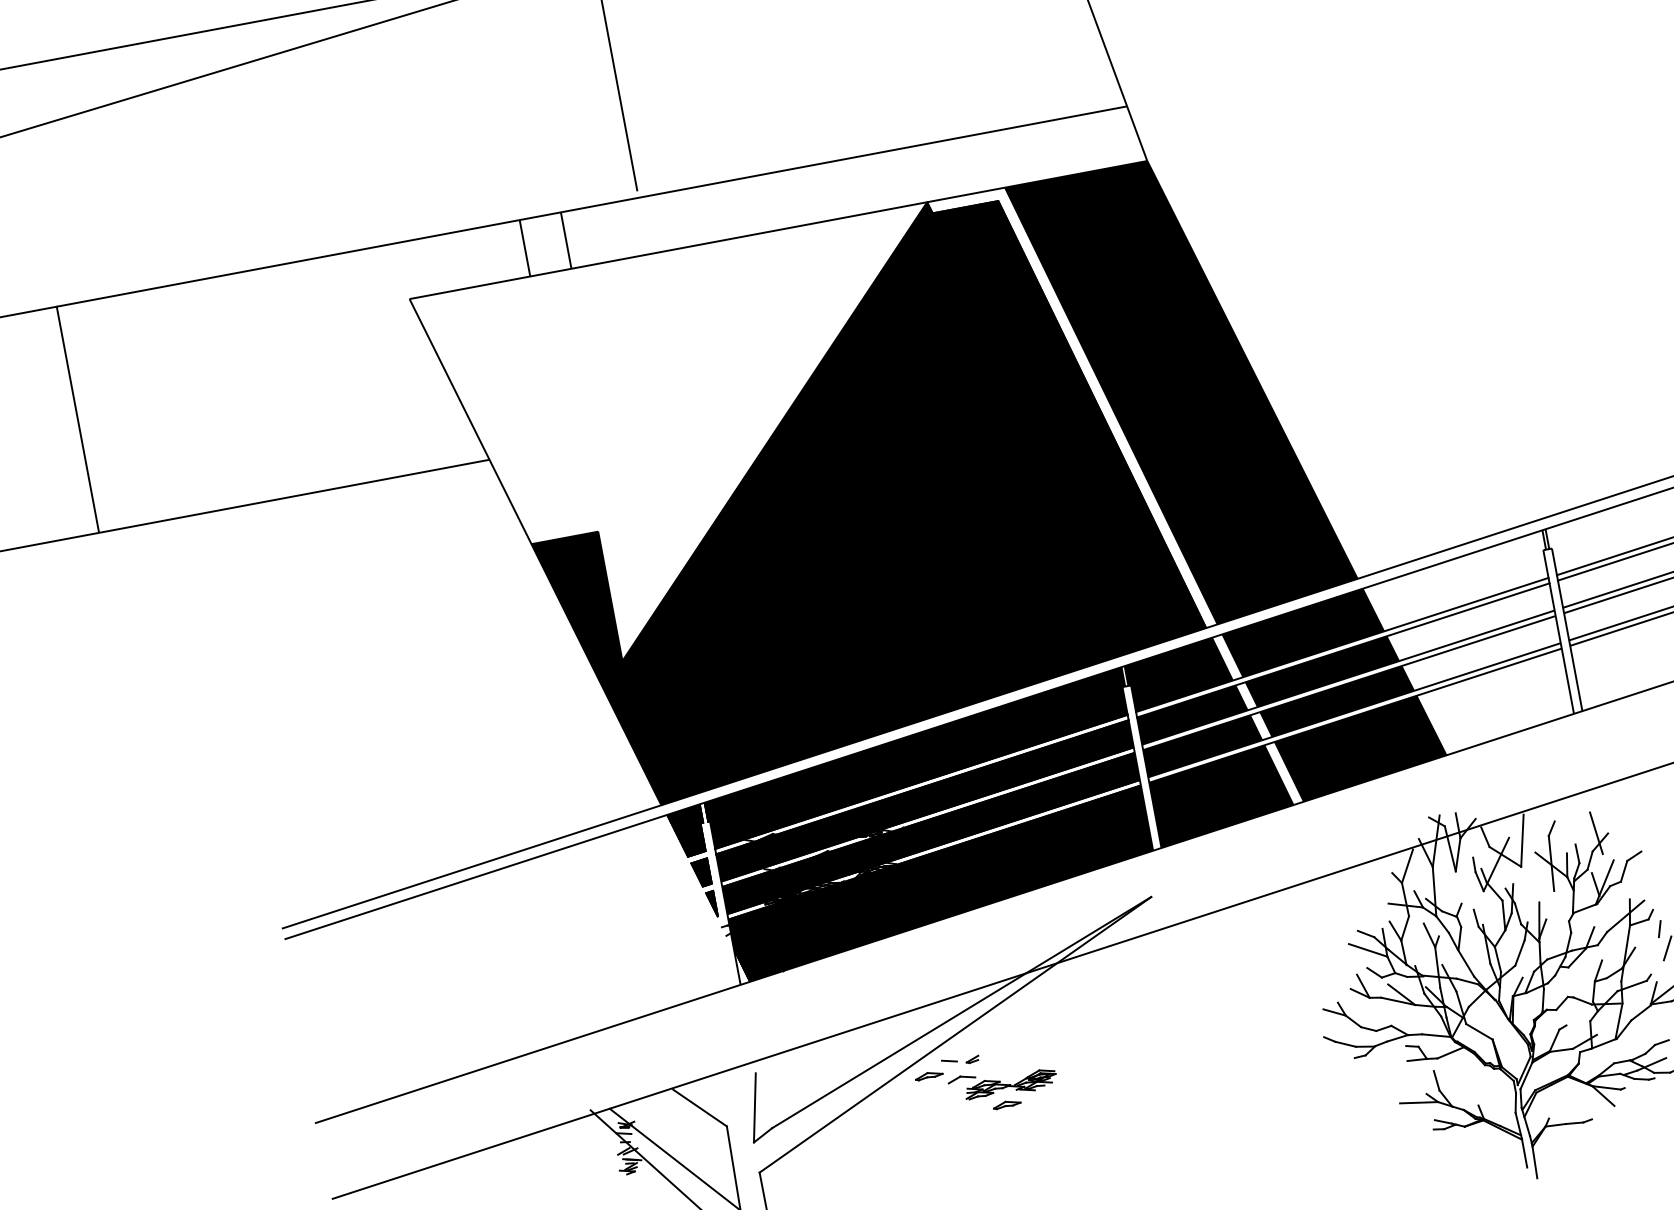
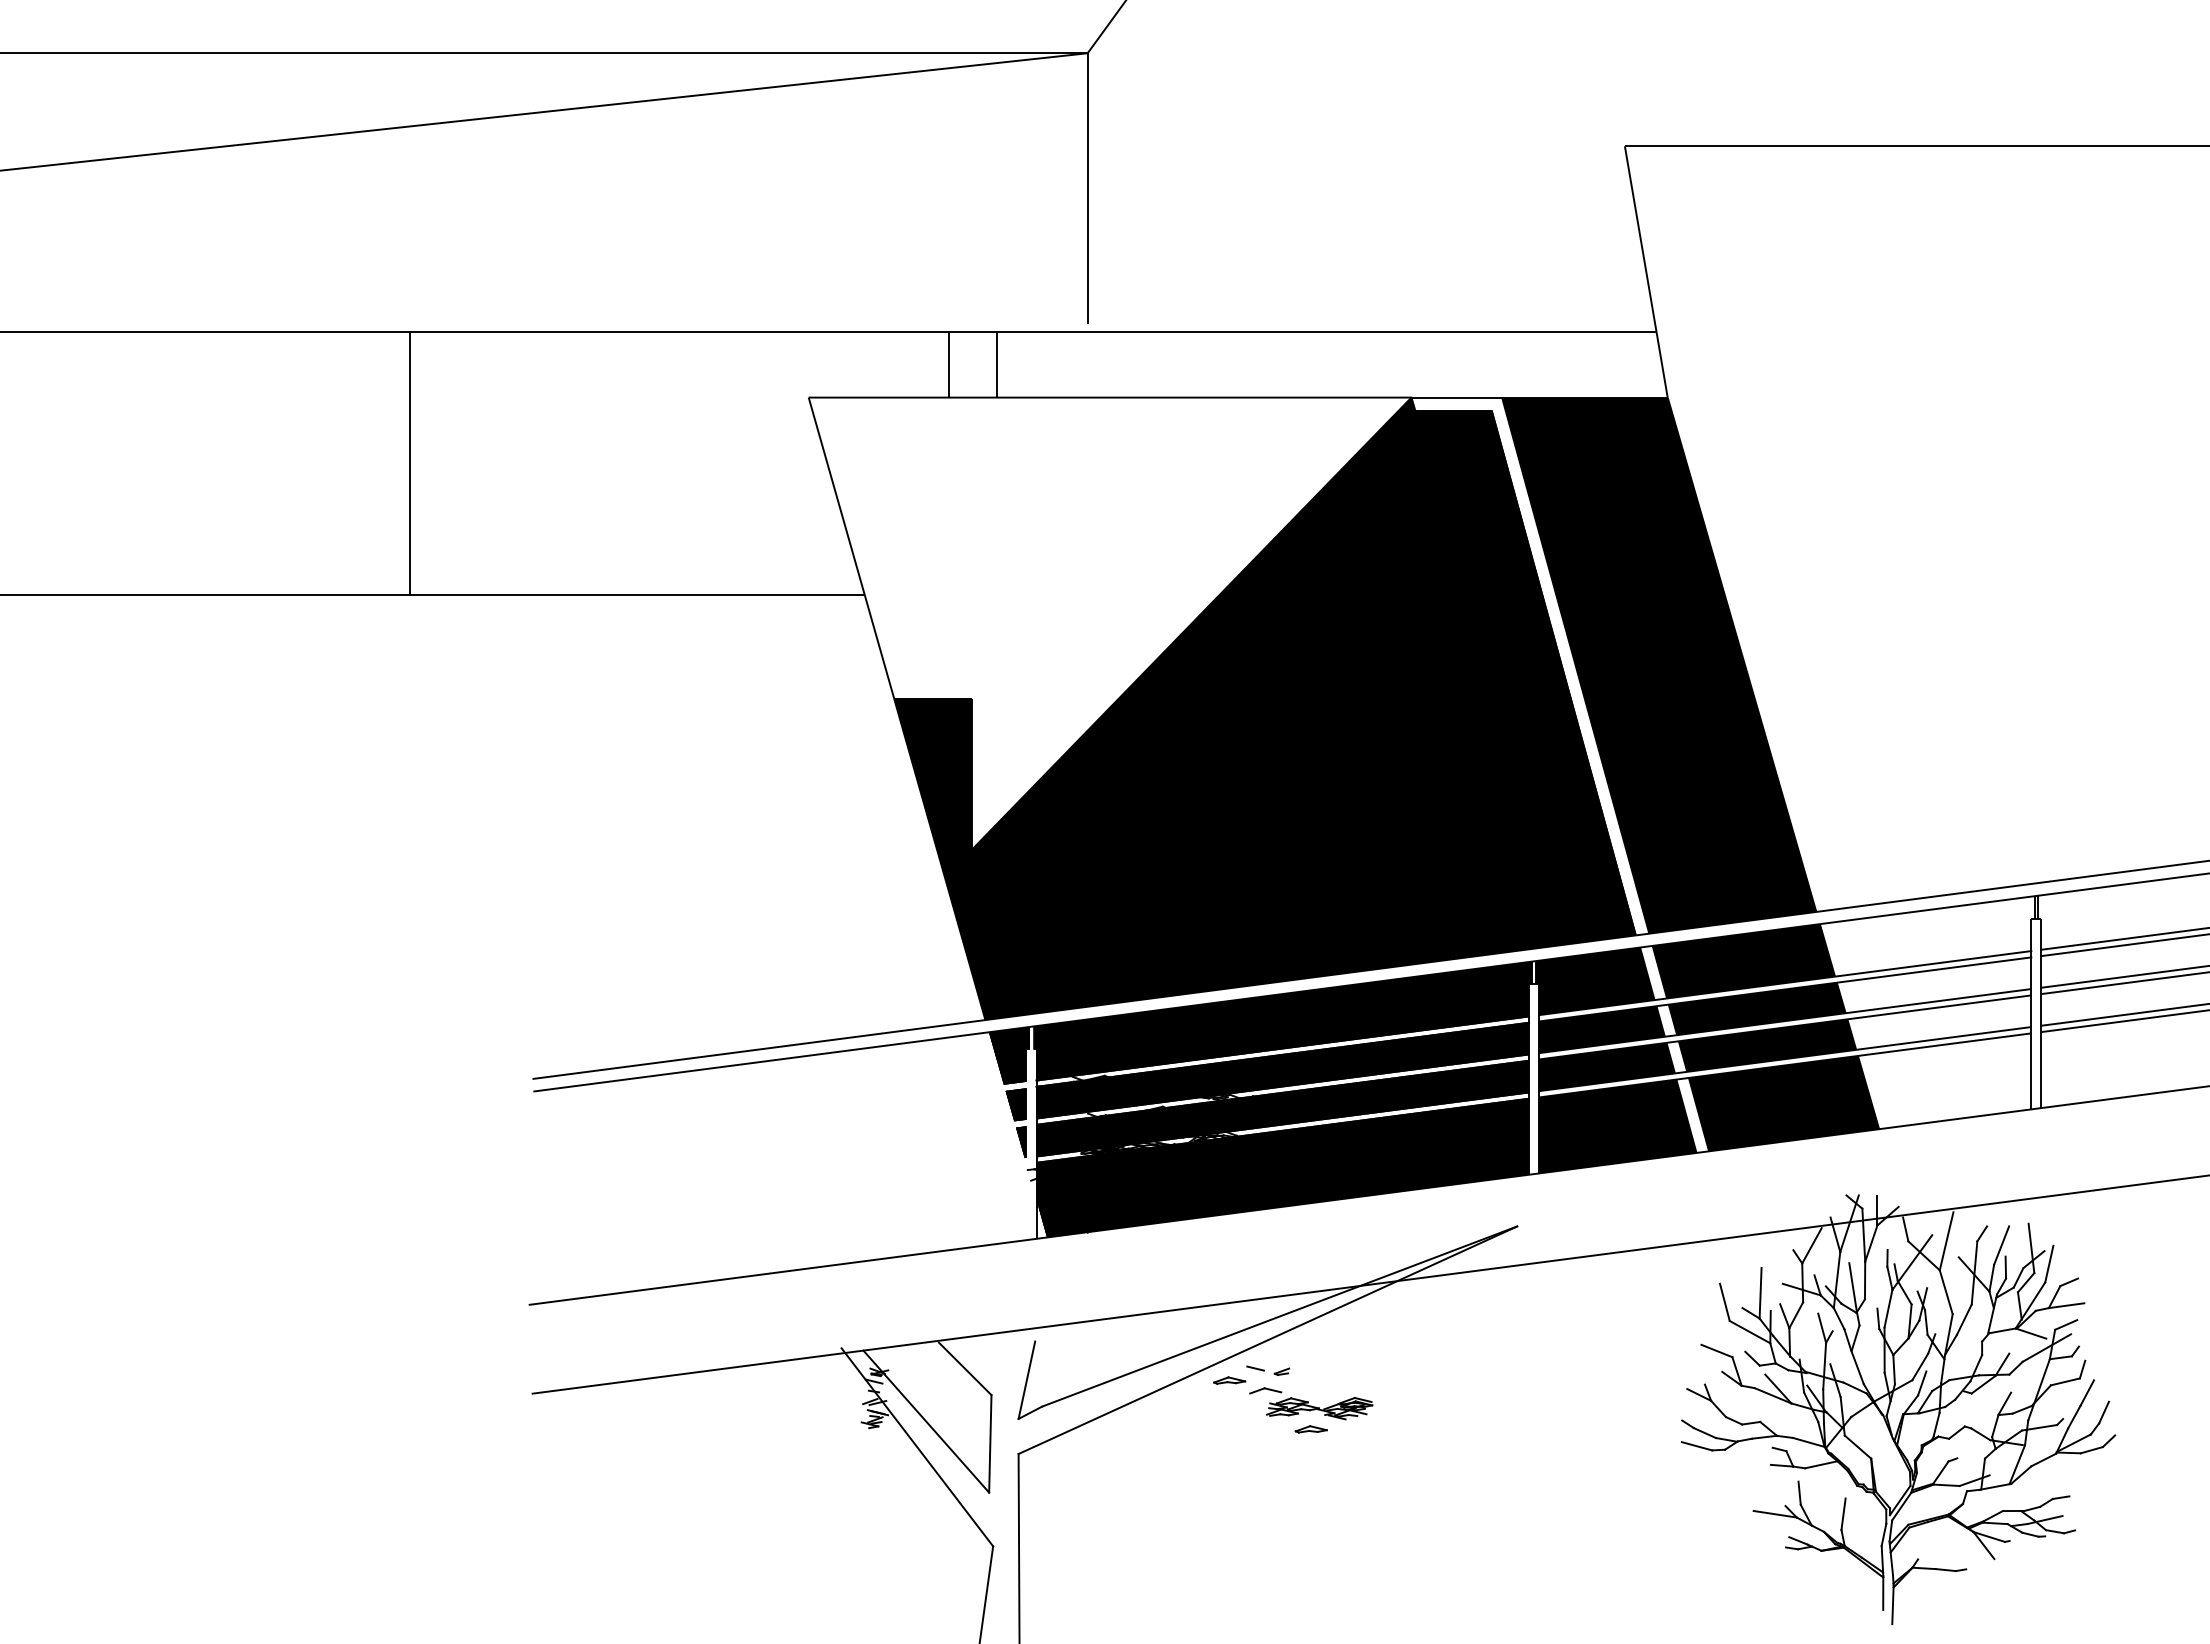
line: (1570, 835) -> (2001, 1245), added
line: (1614, 843) -> (2049, 1263), added
line: (1596, 863) -> (2025, 1282), added
line: (1635, 876) -> (2066, 1305), added
line: (1529, 884) -> (1945, 1292), added
line: (1458, 887) -> (1864, 1280), added
line: (1638, 892) -> (2066, 1324), added
line: (1449, 895) -> (1852, 1287), added
line: (1549, 905) -> (1963, 1319), added
line: (1609, 906) -> (2030, 1333), added
line: (1483, 907) -> (1888, 1308), added
line: (1370, 914) -> (1760, 1292), added
line: (1341, 928) -> (1724, 1301), added
line: (1646, 942) -> (2064, 1381), added
line: (1524, 966) -> (1922, 1383), added
line: (1660, 970) -> (2074, 1416), added
line: (1342, 971) -> (1716, 1350), added
line: (1340, 1057) -> (1696, 1446), added
line: (1477, 1091) -> (1843, 1513), added

